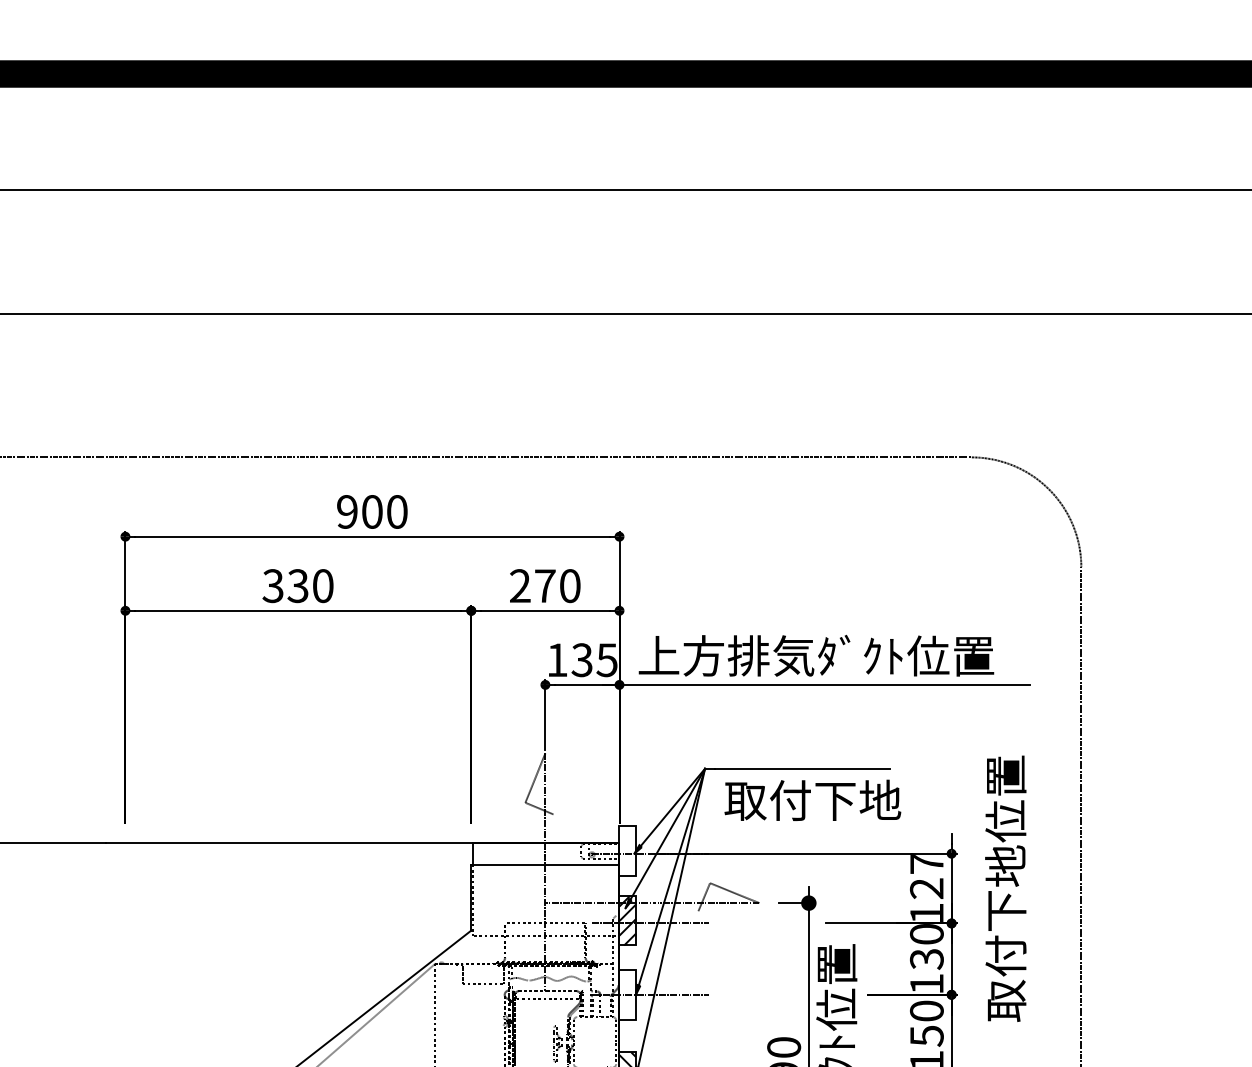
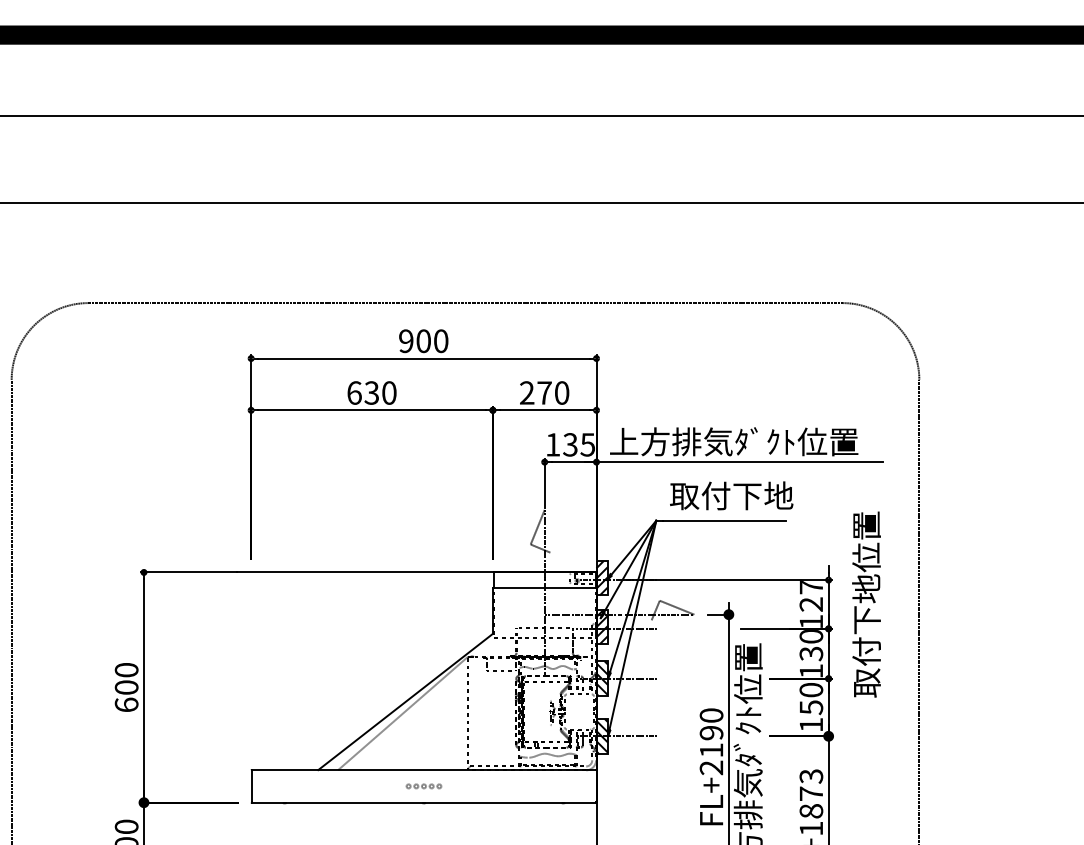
text: (273, 585) -> (354, 392), 330 -> 630
text: (812, 799) -> (731, 495), moved
hatch: (628, 849) -> (602, 577), added
hatch: (628, 994) -> (602, 678), added

